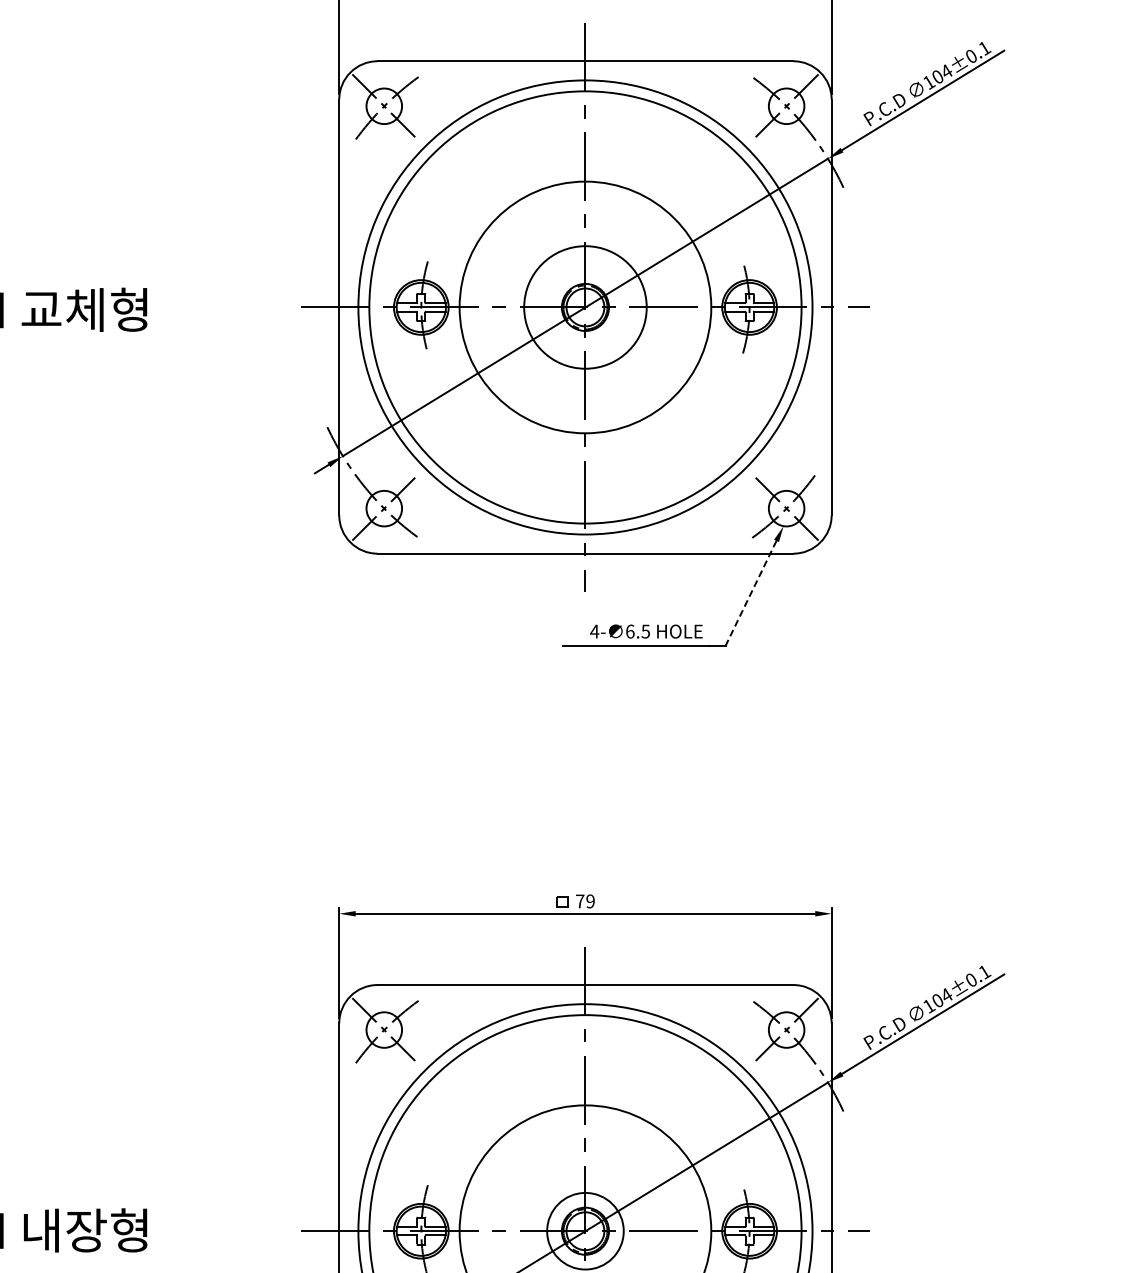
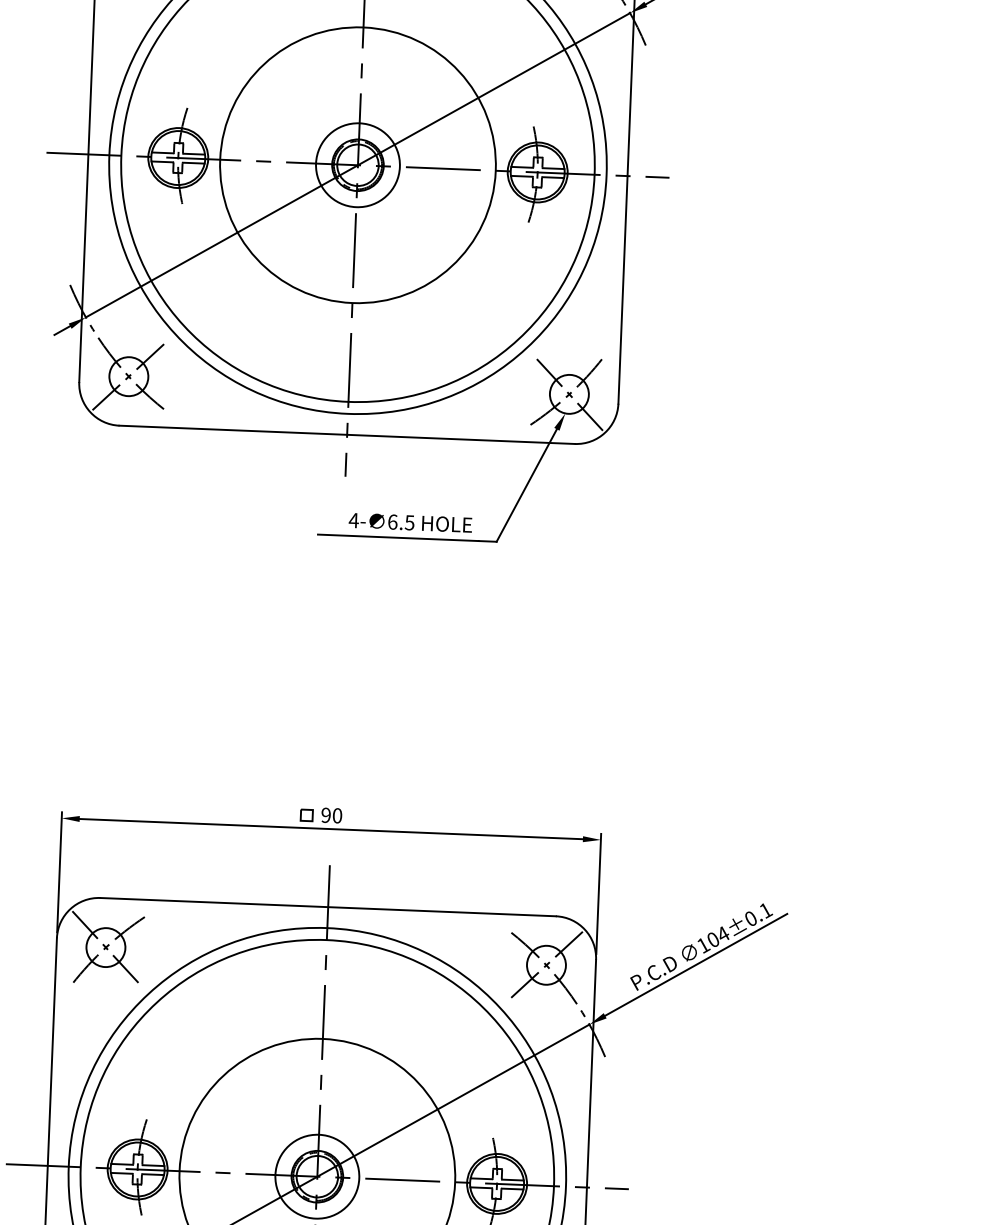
circle: (585, 307) -> (358, 165), size x0.62
line: (750, 593) -> (526, 485), dashed -> solid
text: (585, 901) -> (331, 815), 79 -> 90

